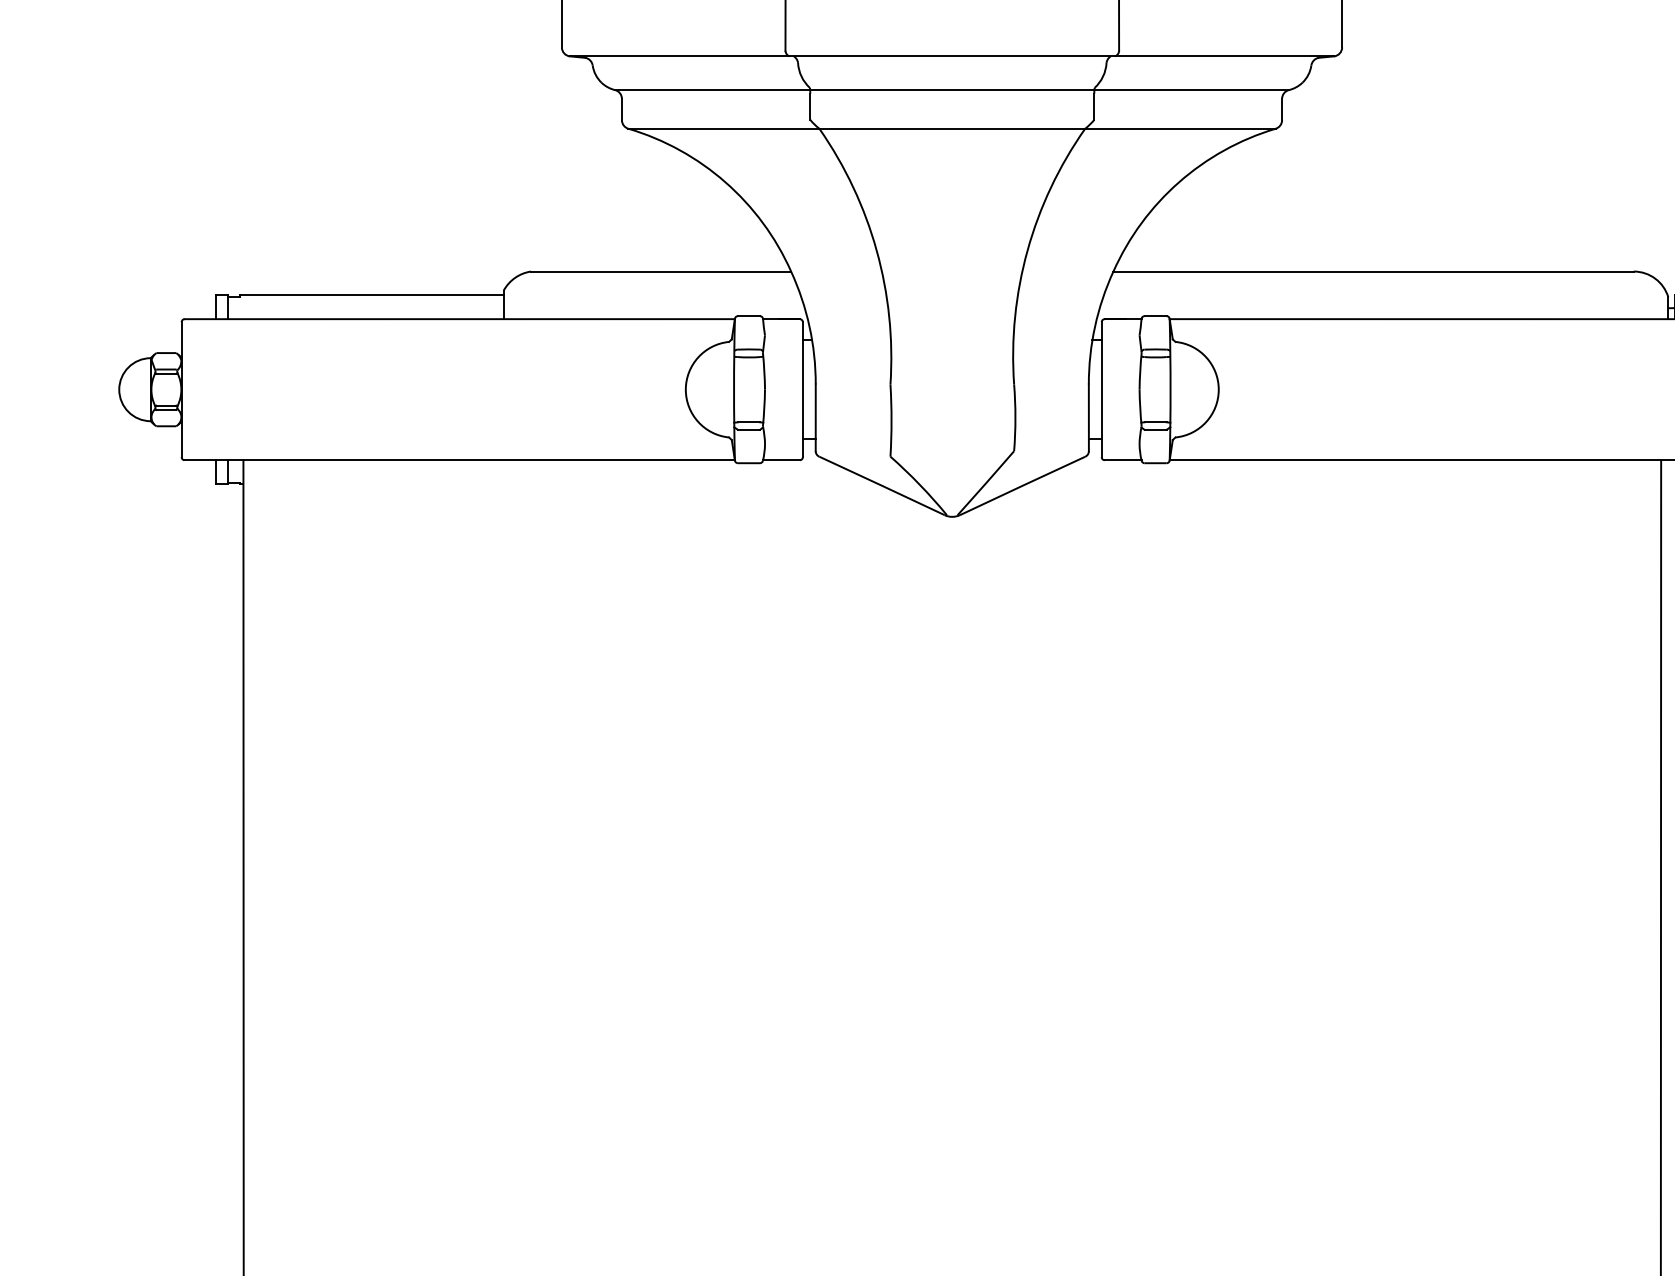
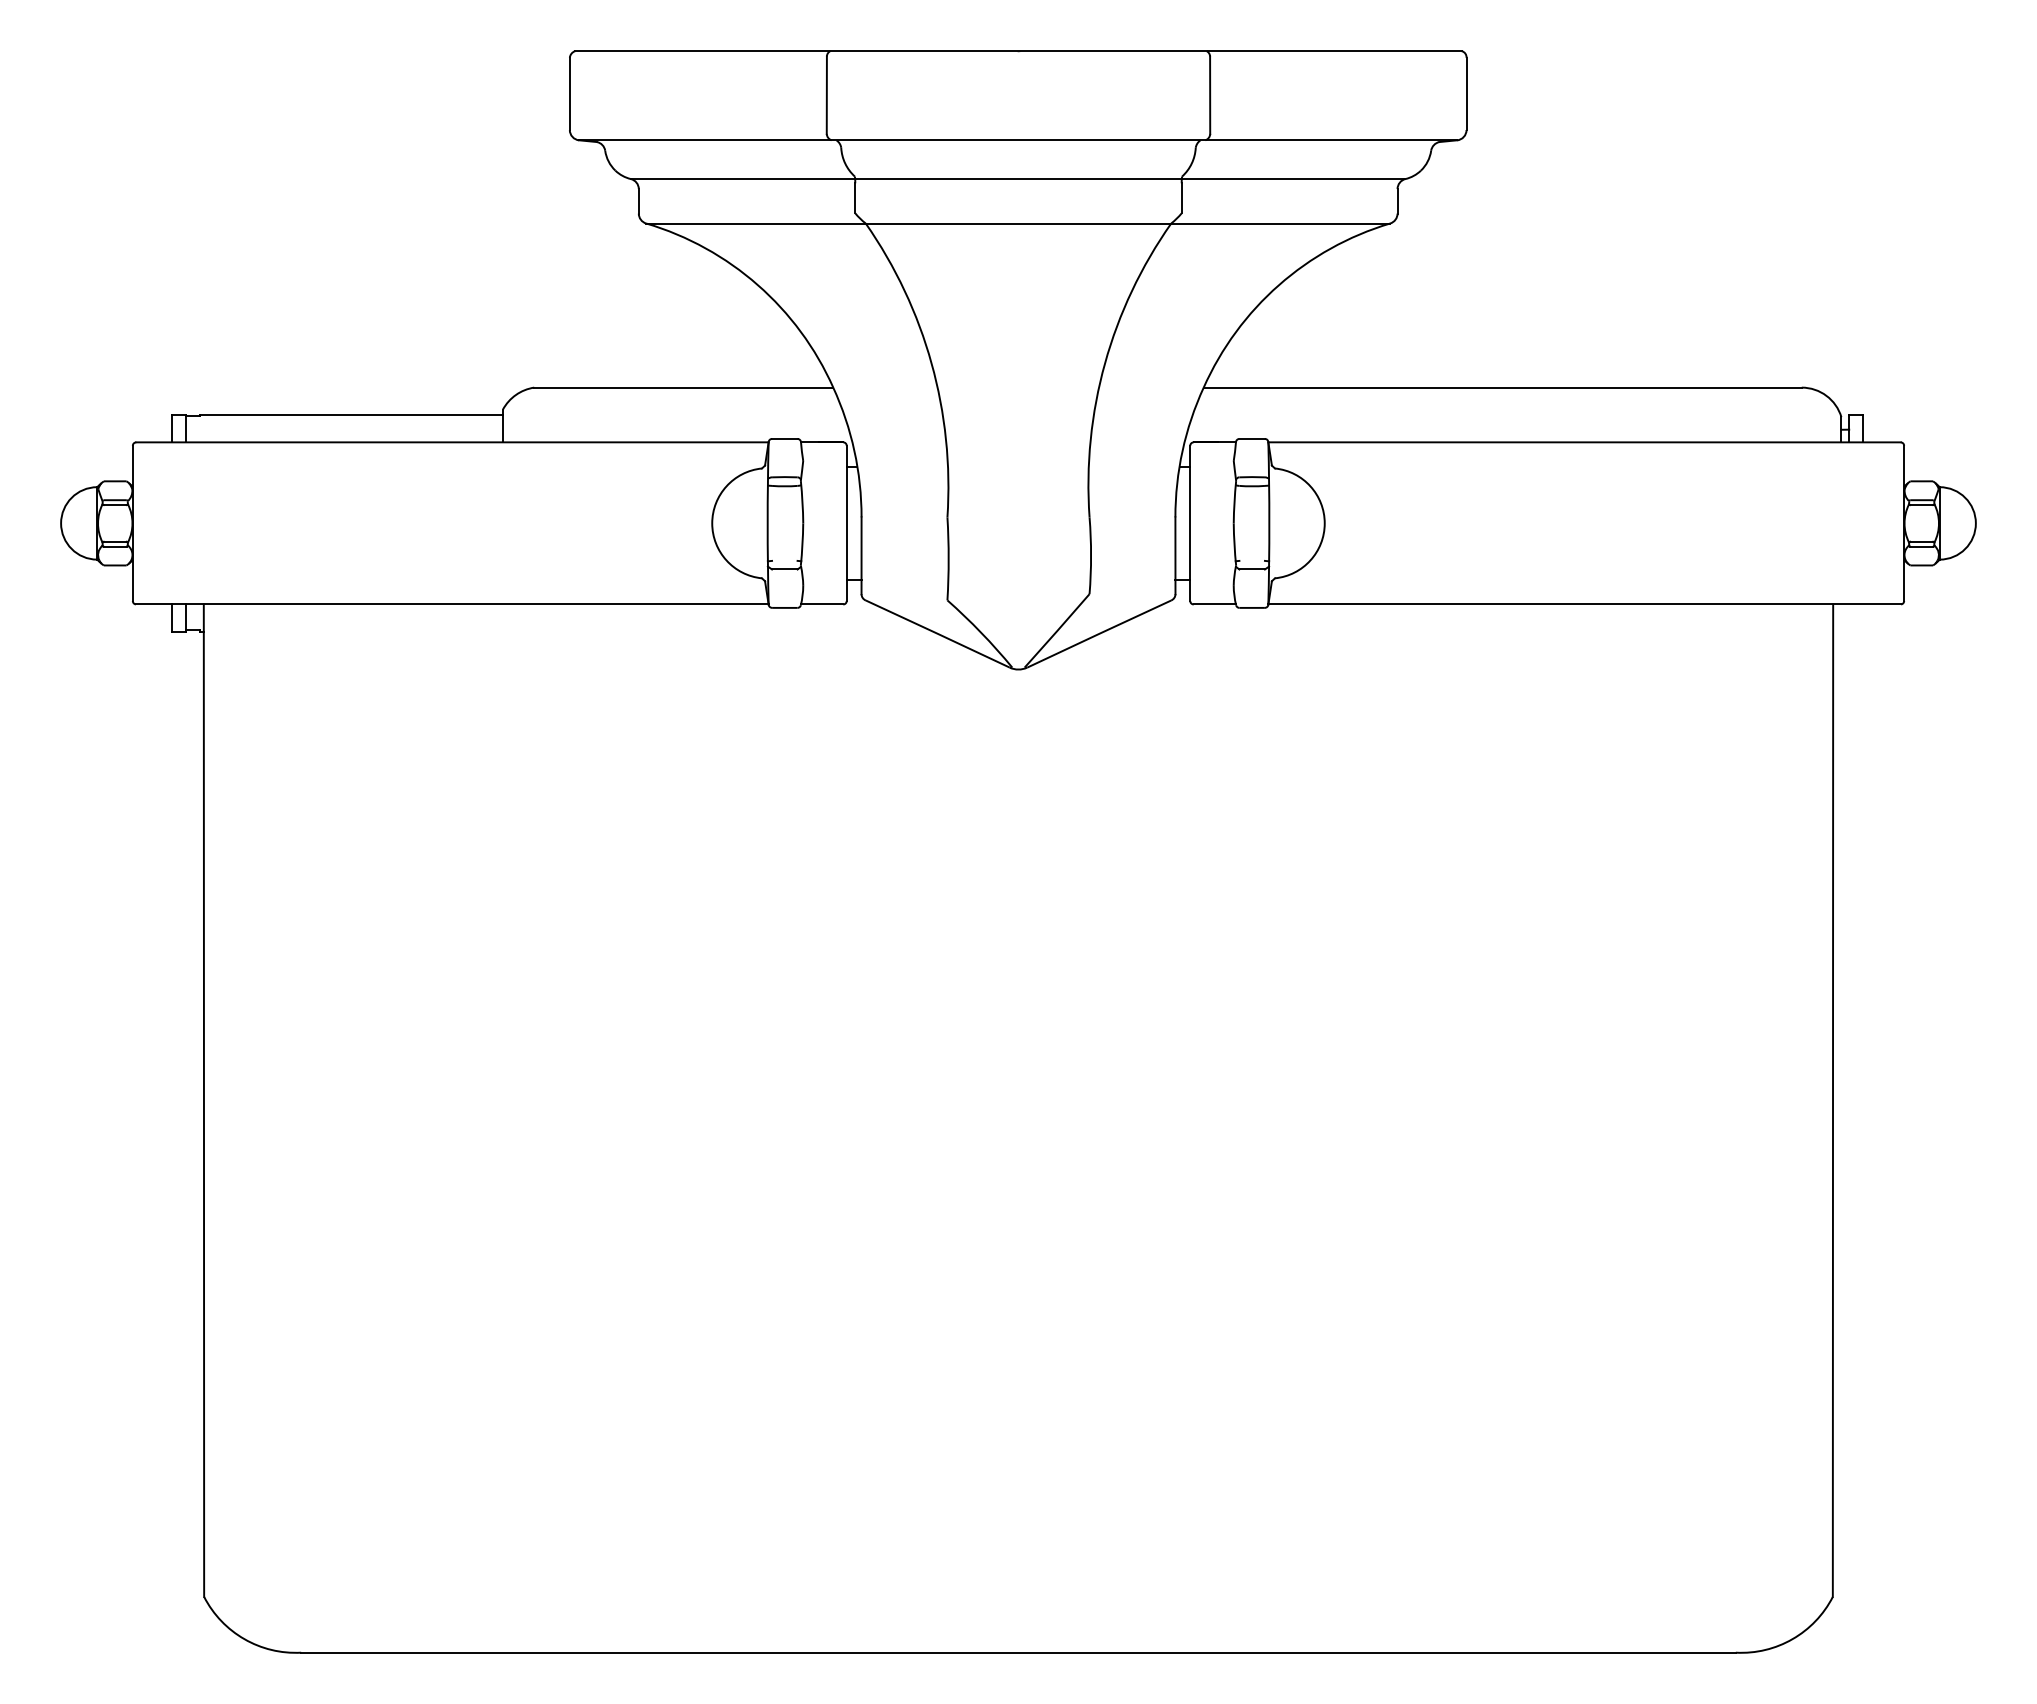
line: (748, 421) -> (784, 560), removed
line: (1155, 421) -> (1251, 560), removed

